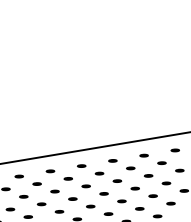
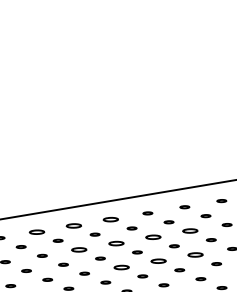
part: (81, 166) -> (110, 219), size x1.6
part: (50, 171) -> (73, 225), size x1.6
part: (18, 176) -> (36, 231), size x1.6
part: (148, 176) -> (189, 231), size x1.6
part: (116, 181) -> (152, 237), size x1.6
part: (85, 186) -> (115, 243), size x1.6
part: (55, 191) -> (79, 249), size x1.6
part: (153, 196) -> (195, 255), size x1.6
part: (121, 201) -> (158, 261), size x1.6
part: (90, 206) -> (121, 267), size x1.6

